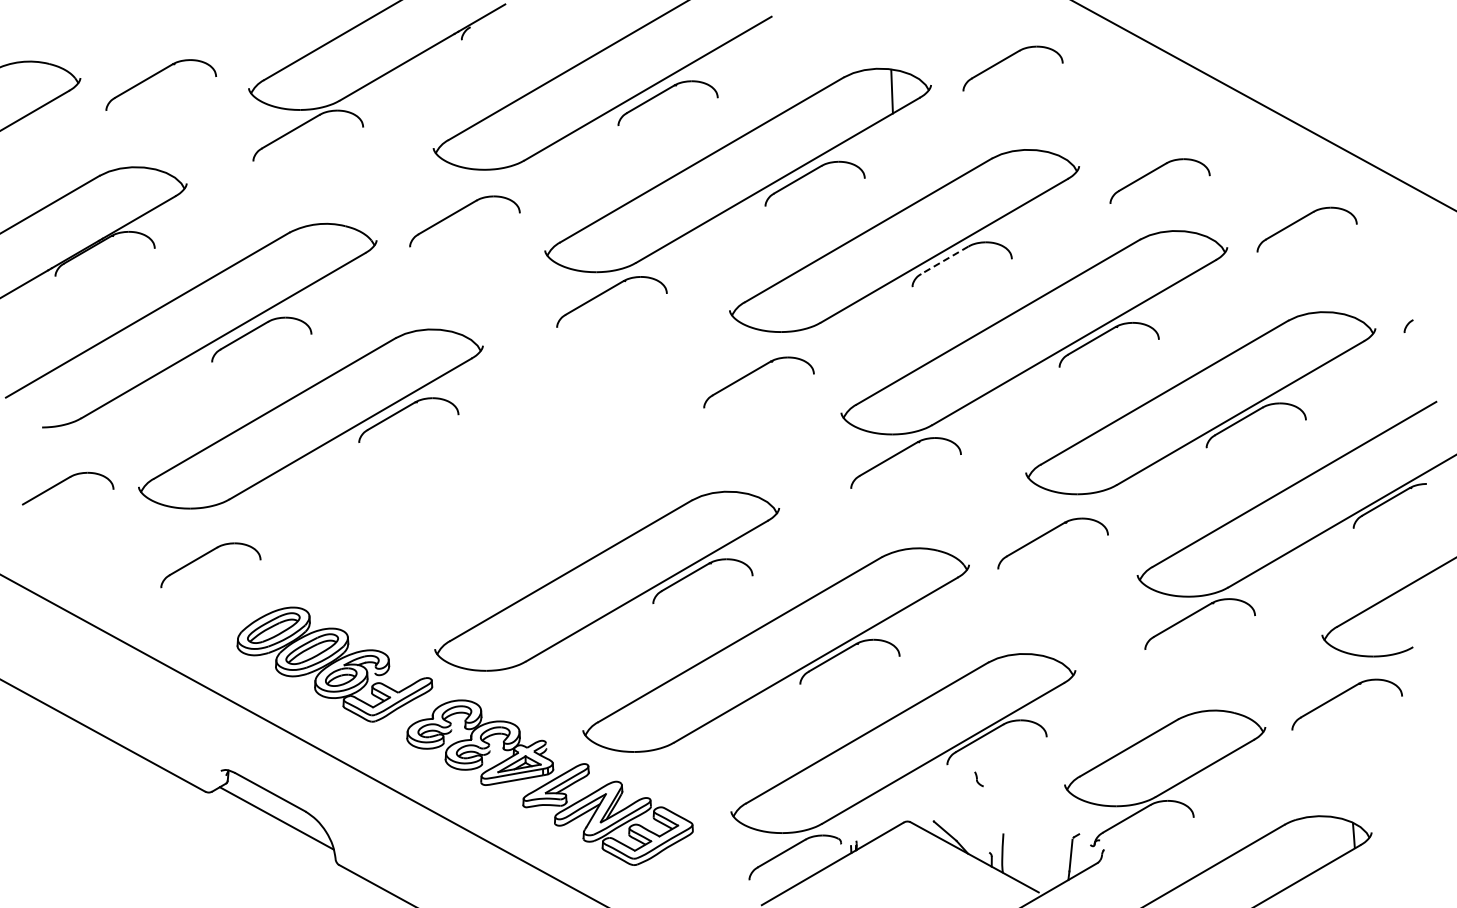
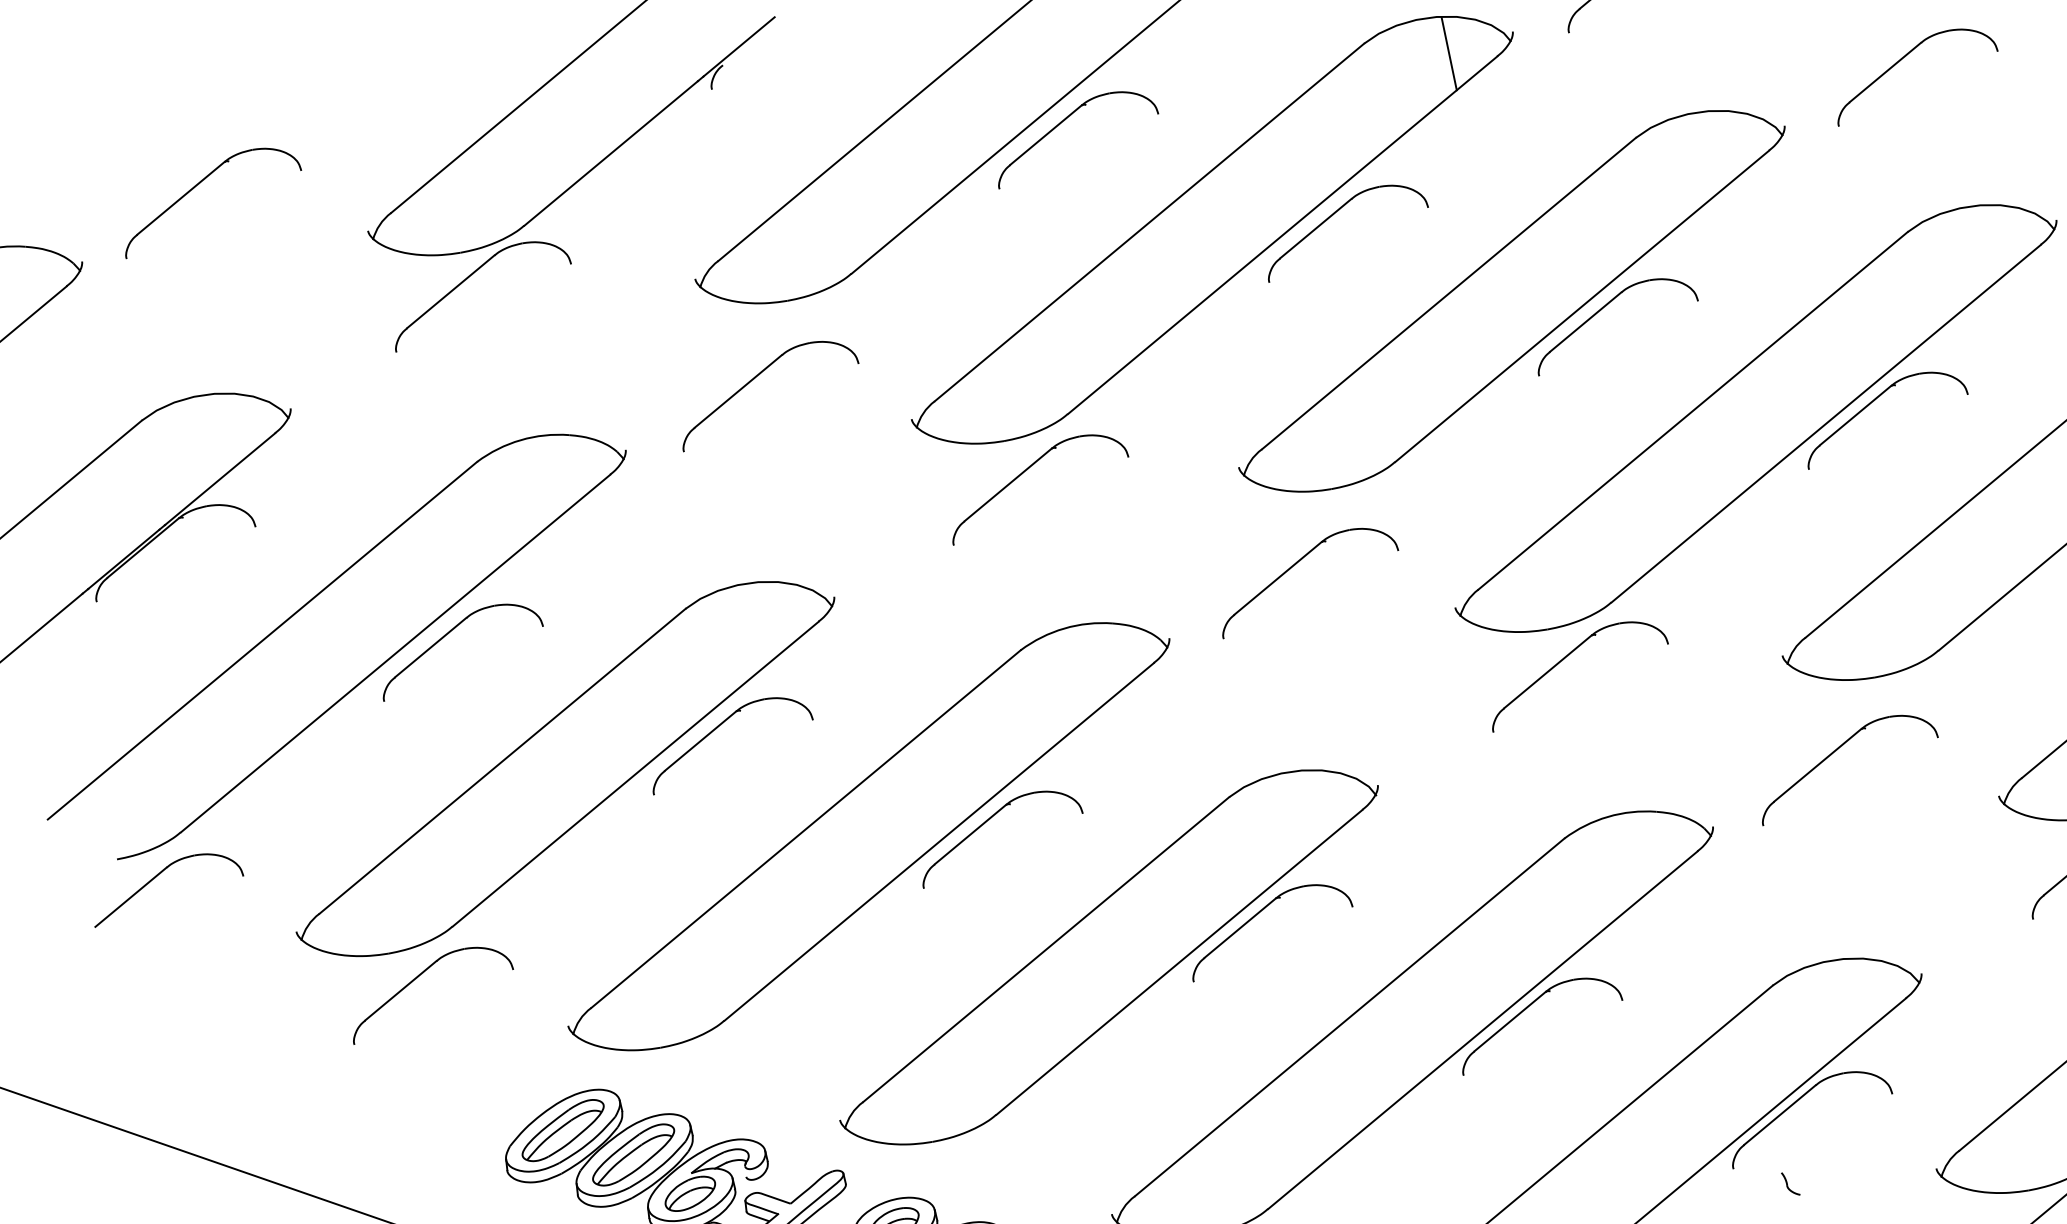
part: (155, 75) -> (198, 185), moved
part: (1154, 171) -> (1903, 59), moved
line: (944, 260) -> (1585, 322), dashed -> solid
part: (64, 481) -> (158, 876), moved
part: (479, 487) -> (868, 835), added
part: (205, 555) -> (419, 977), moved

